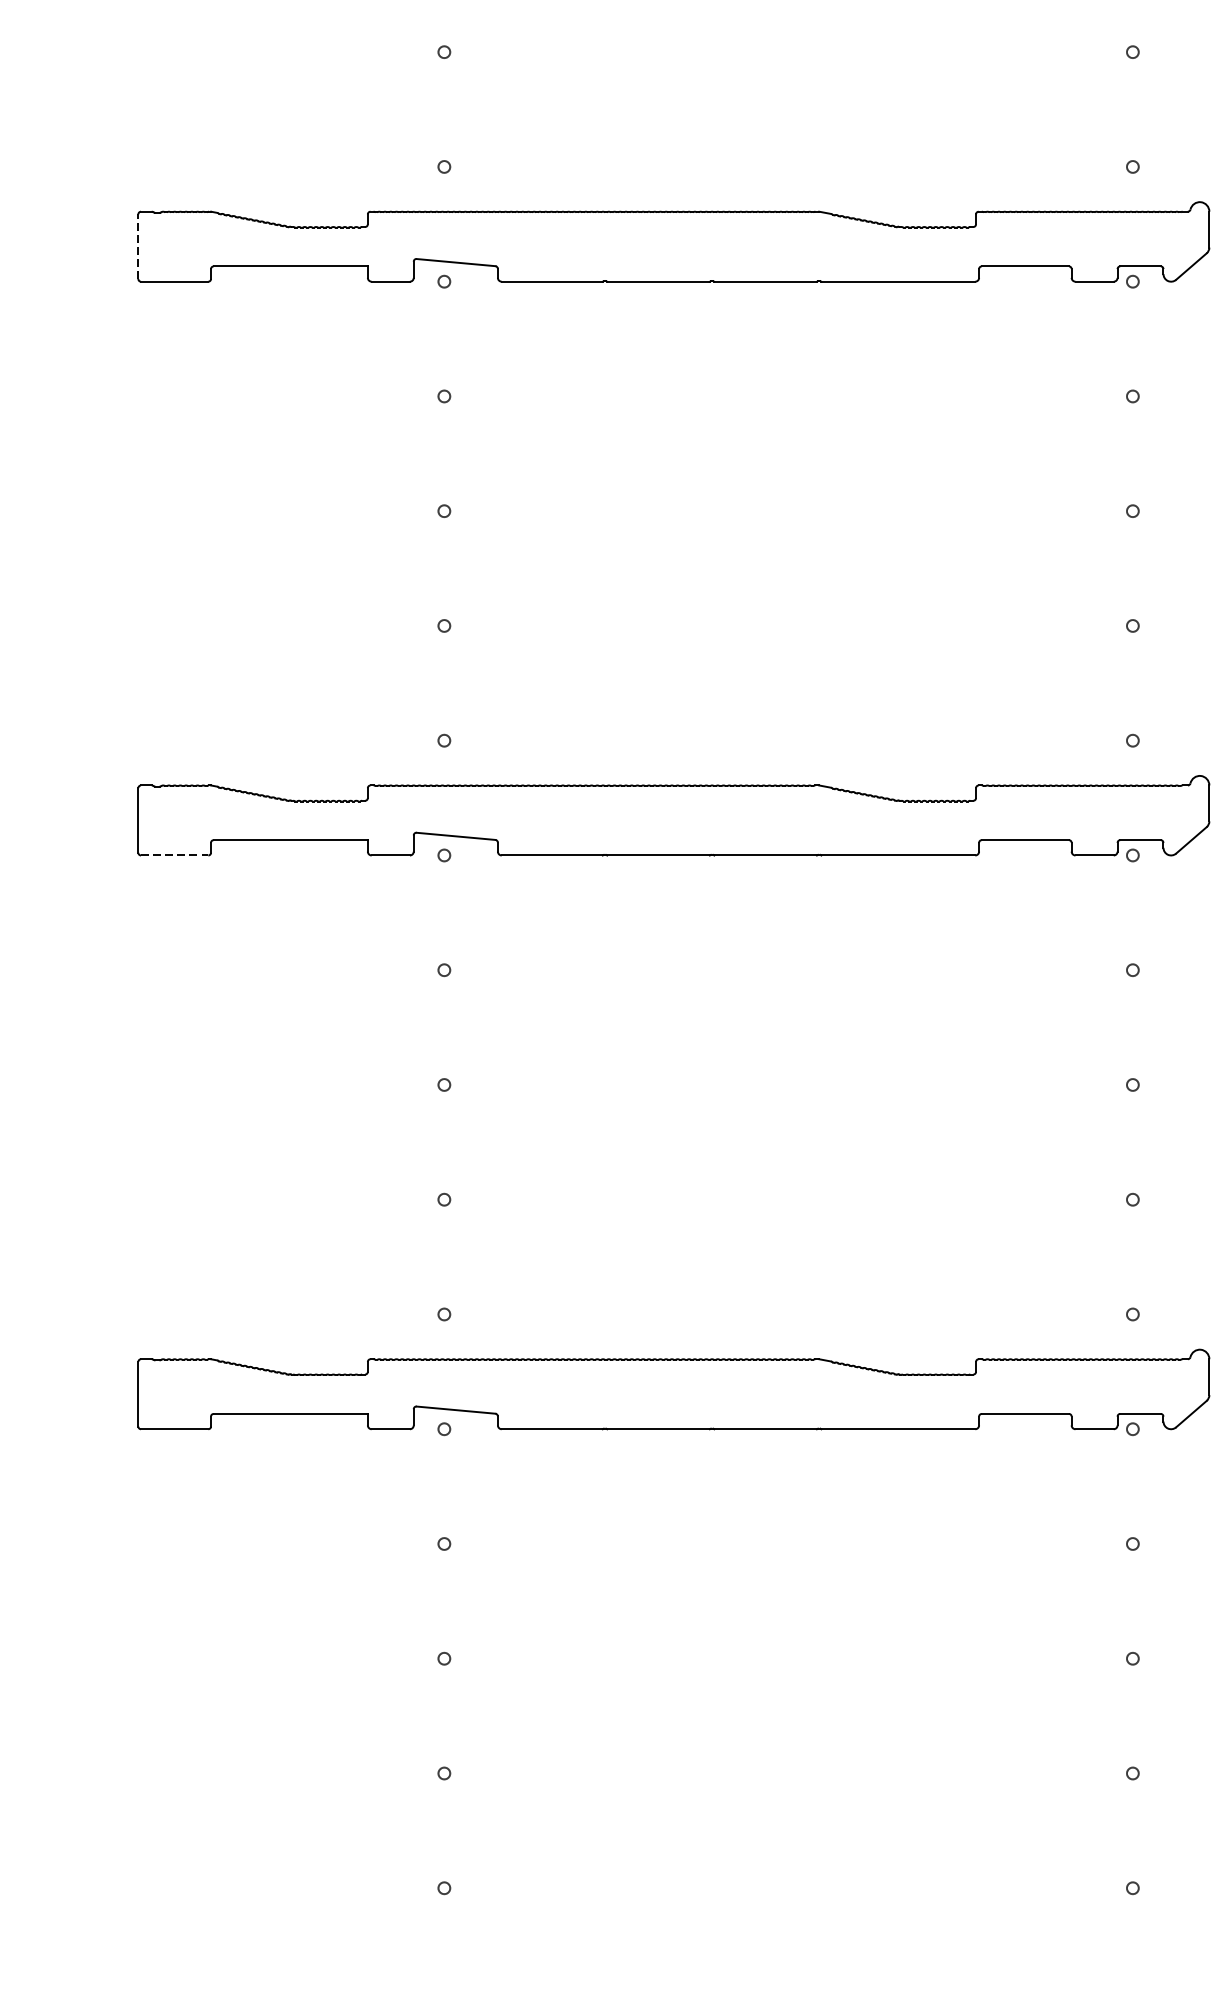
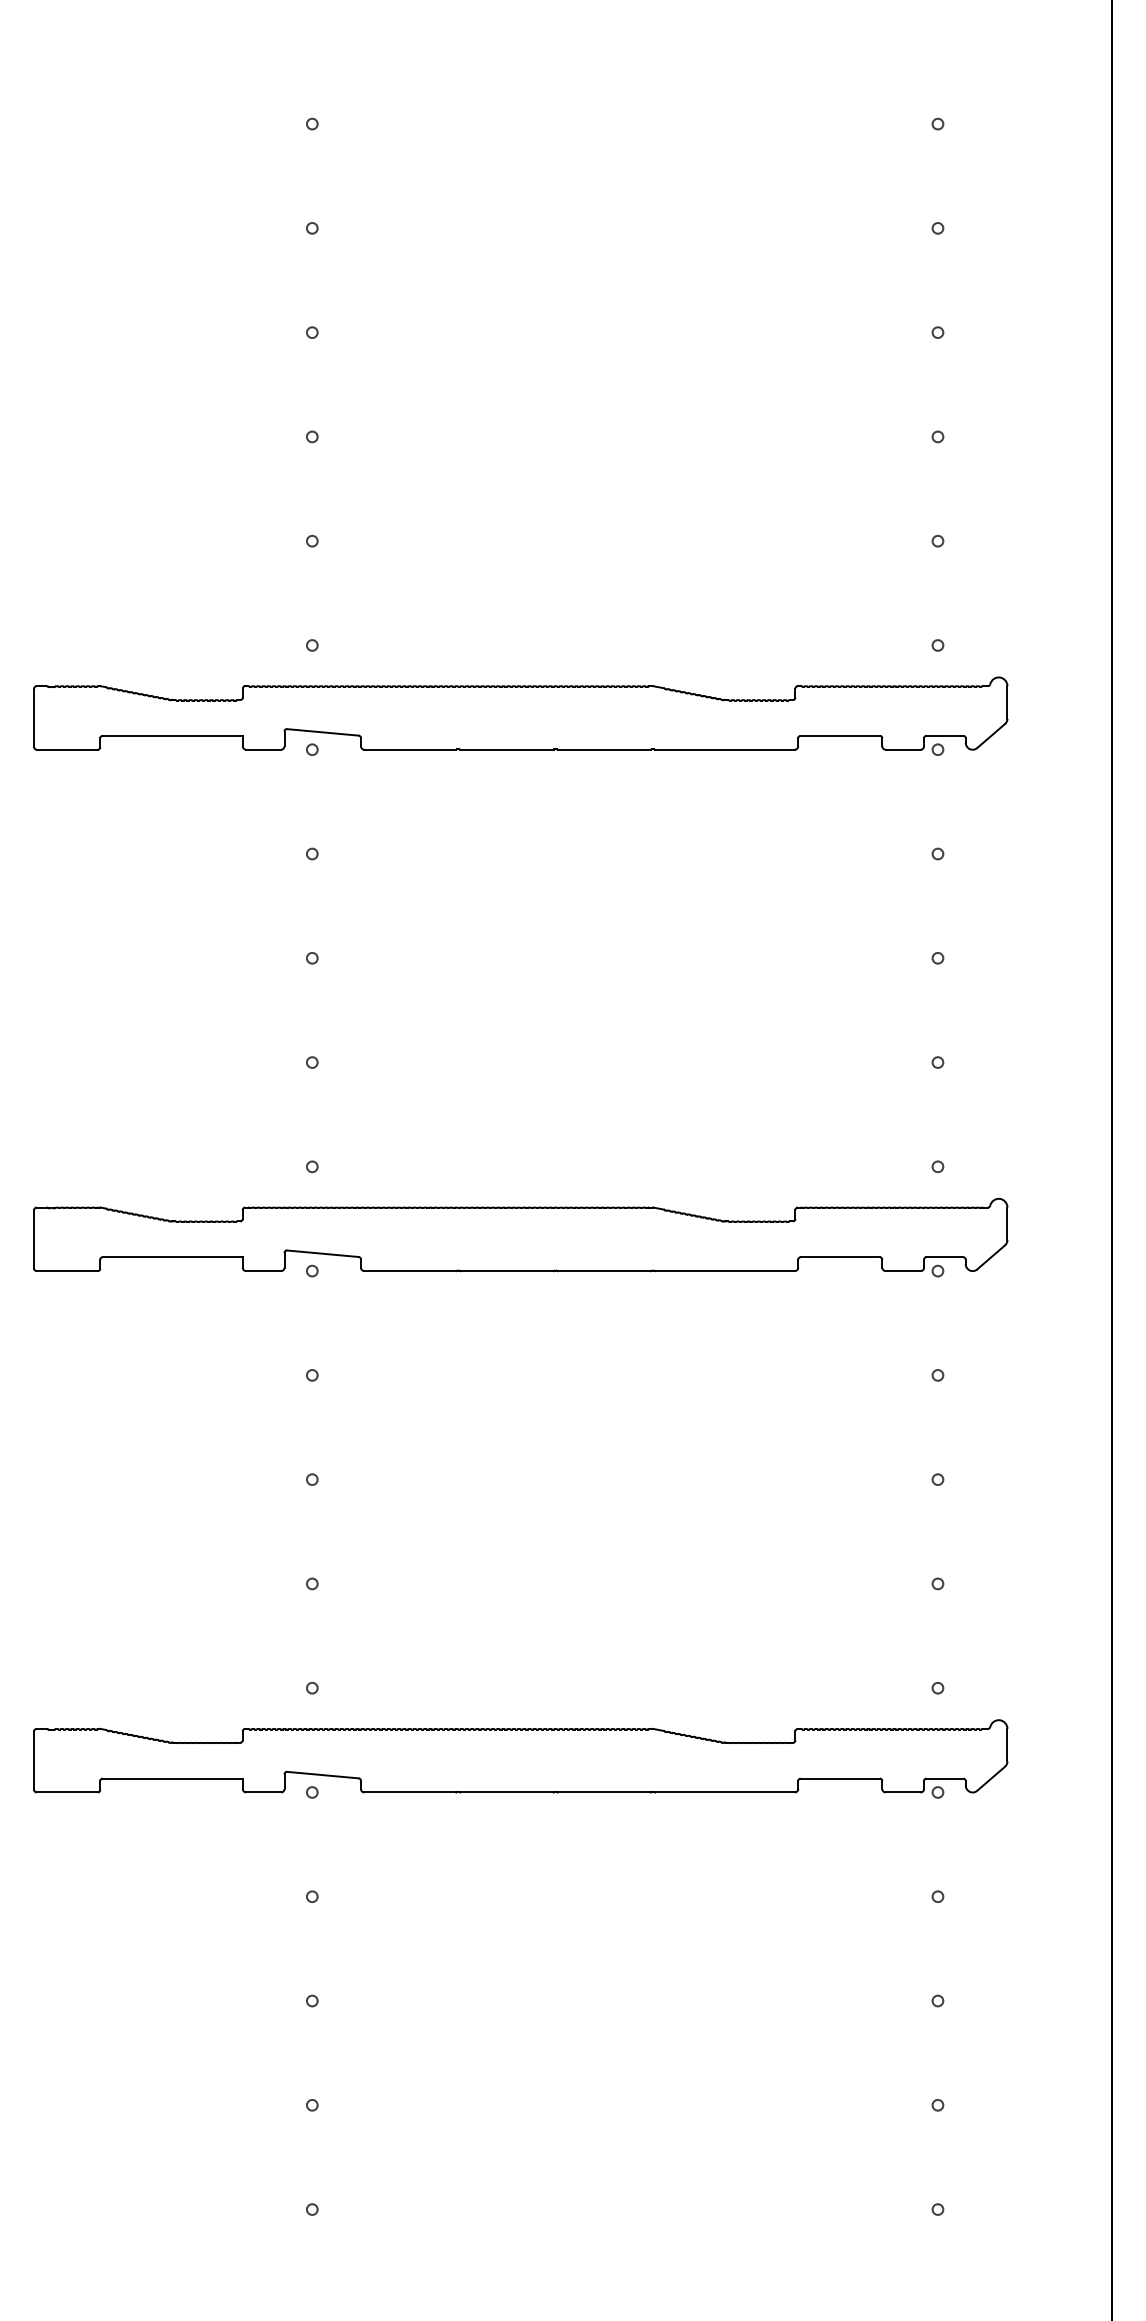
line: (138, 246) -> (34, 717), dashed -> solid
line: (174, 855) -> (67, 1271), dashed -> solid

